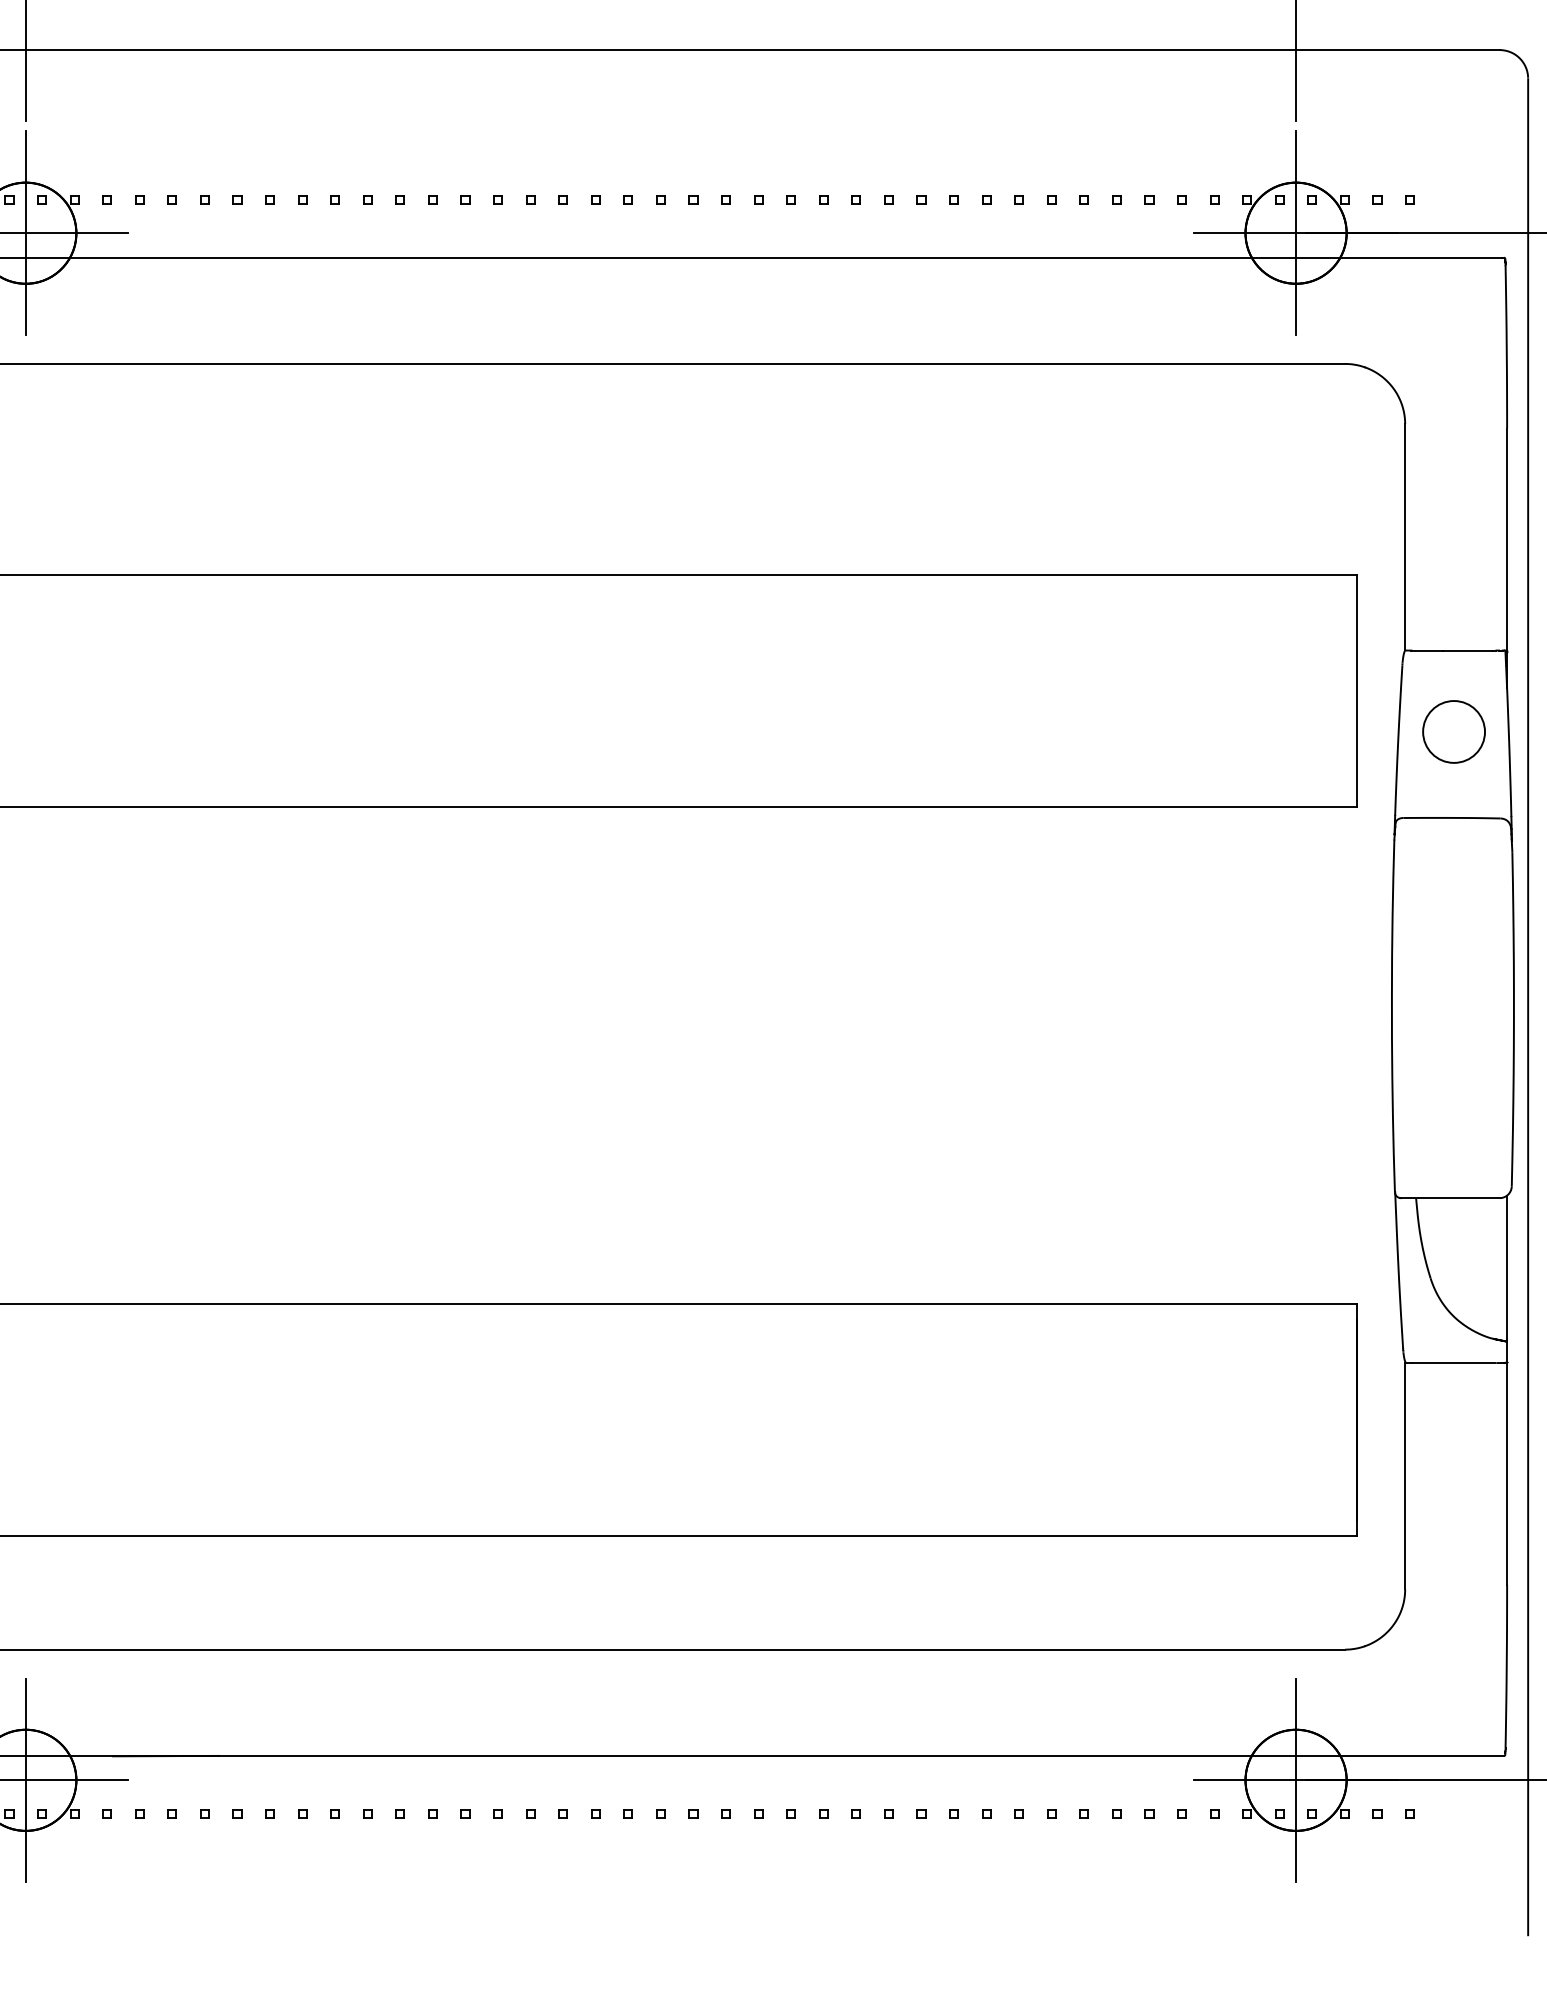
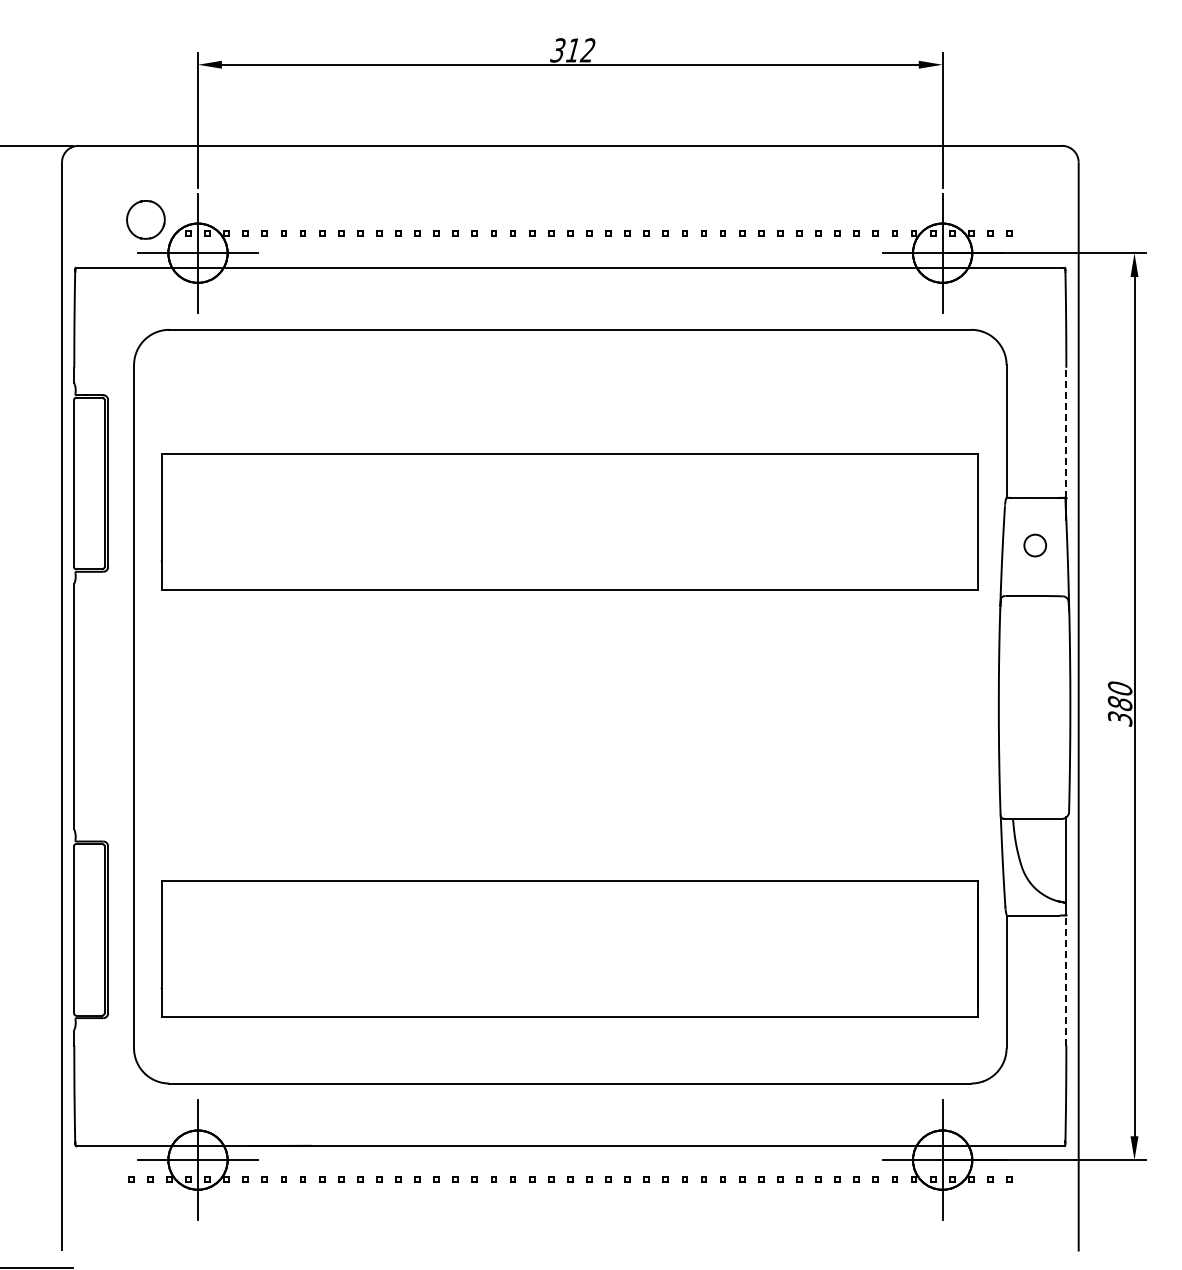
line: (1507, 539) -> (1066, 432), solid -> dashed
circle: (1454, 731) -> (1035, 545), size x0.6
line: (1507, 1472) -> (1066, 979), solid -> dashed

